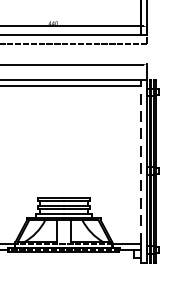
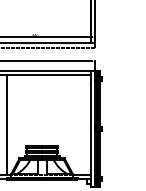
line: (140, 161) -> (90, 122), dashed -> solid
line: (7, 164) -> (6, 124), added

